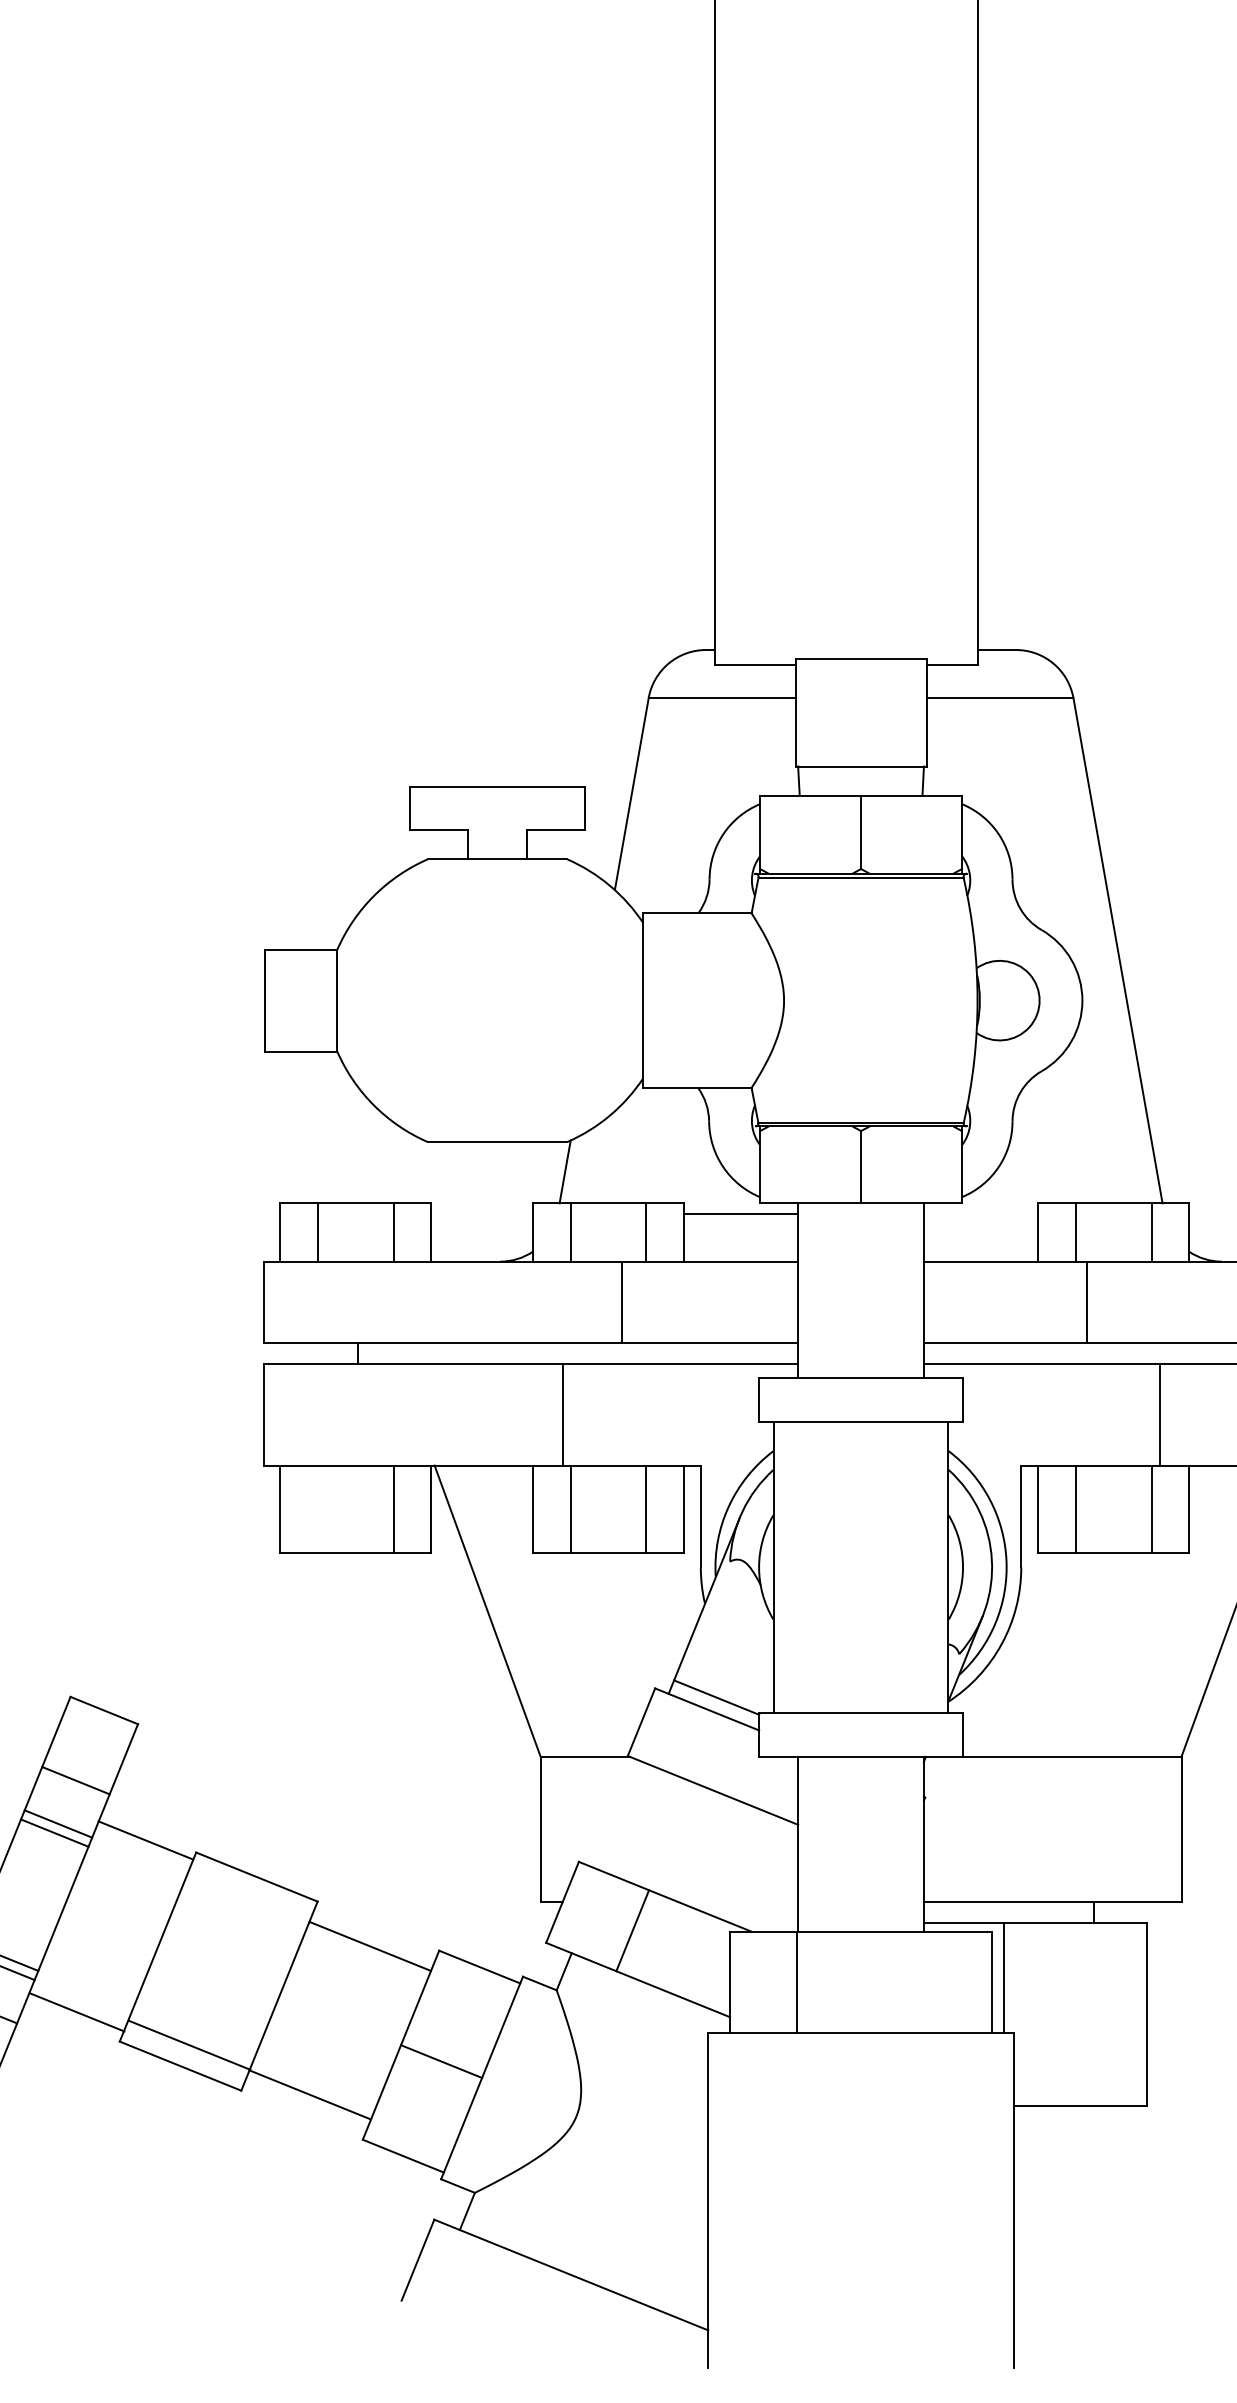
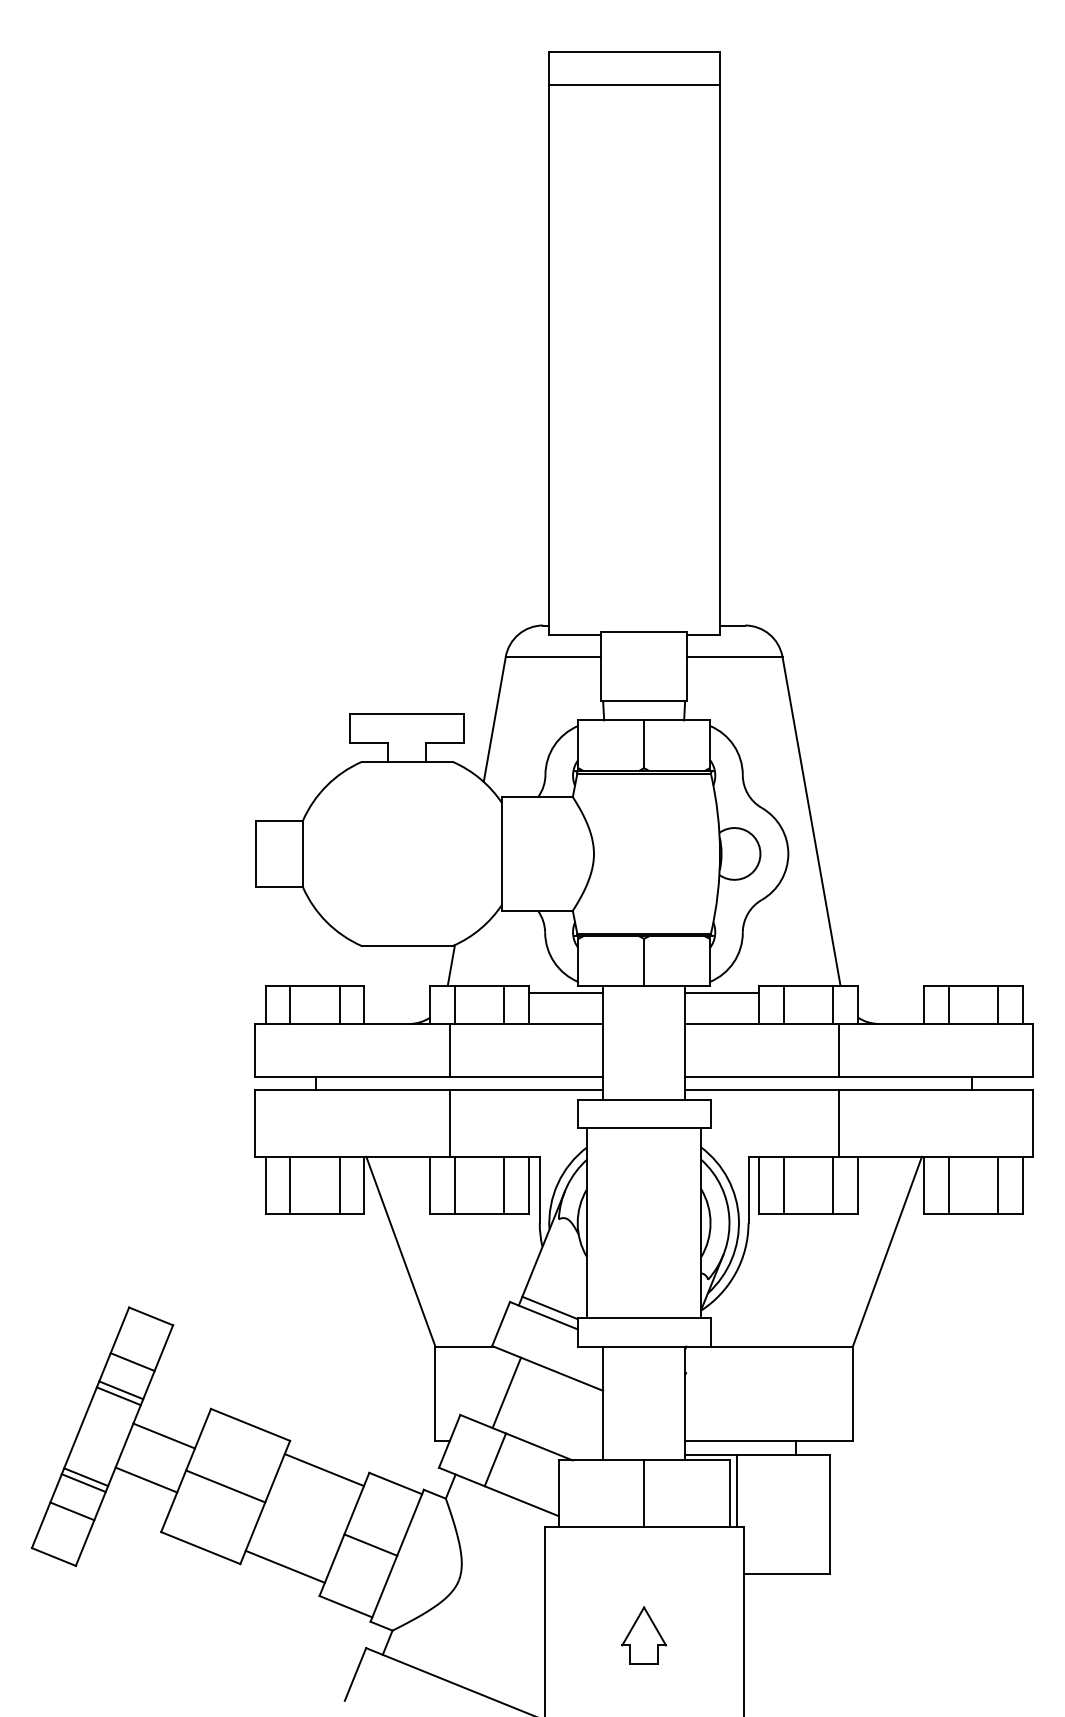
line: (981, 1213) -> (722, 992), added
line: (622, 1300) -> (449, 1049), moved
line: (1087, 1300) -> (838, 1049), moved
line: (318, 1508) -> (290, 1184), added
line: (649, 1827) -> (506, 1392), added
line: (144, 1839) -> (163, 1435), moved
line: (797, 1982) -> (644, 1493), moved
line: (77, 2011) -> (146, 1479), moved
line: (189, 2045) -> (225, 1486), moved
part: (861, 2200) -> (644, 1635), added

